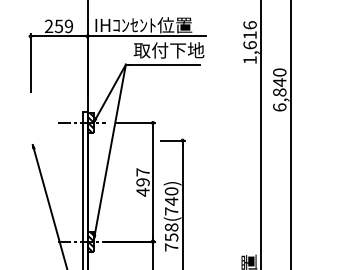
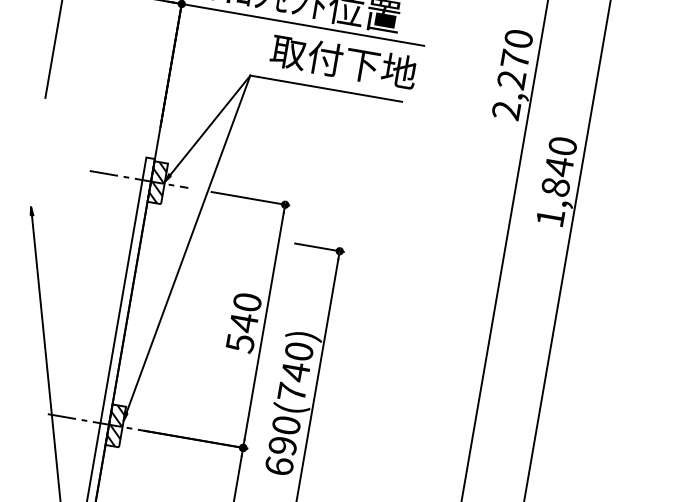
text: (249, 42) -> (511, 73), 1,616 -> 2,270
text: (279, 107) -> (549, 217), 6,840 -> 1,840
text: (142, 182) -> (242, 322), 497 -> 540
text: (171, 237) -> (282, 445), 758(740) -> 690(740)

